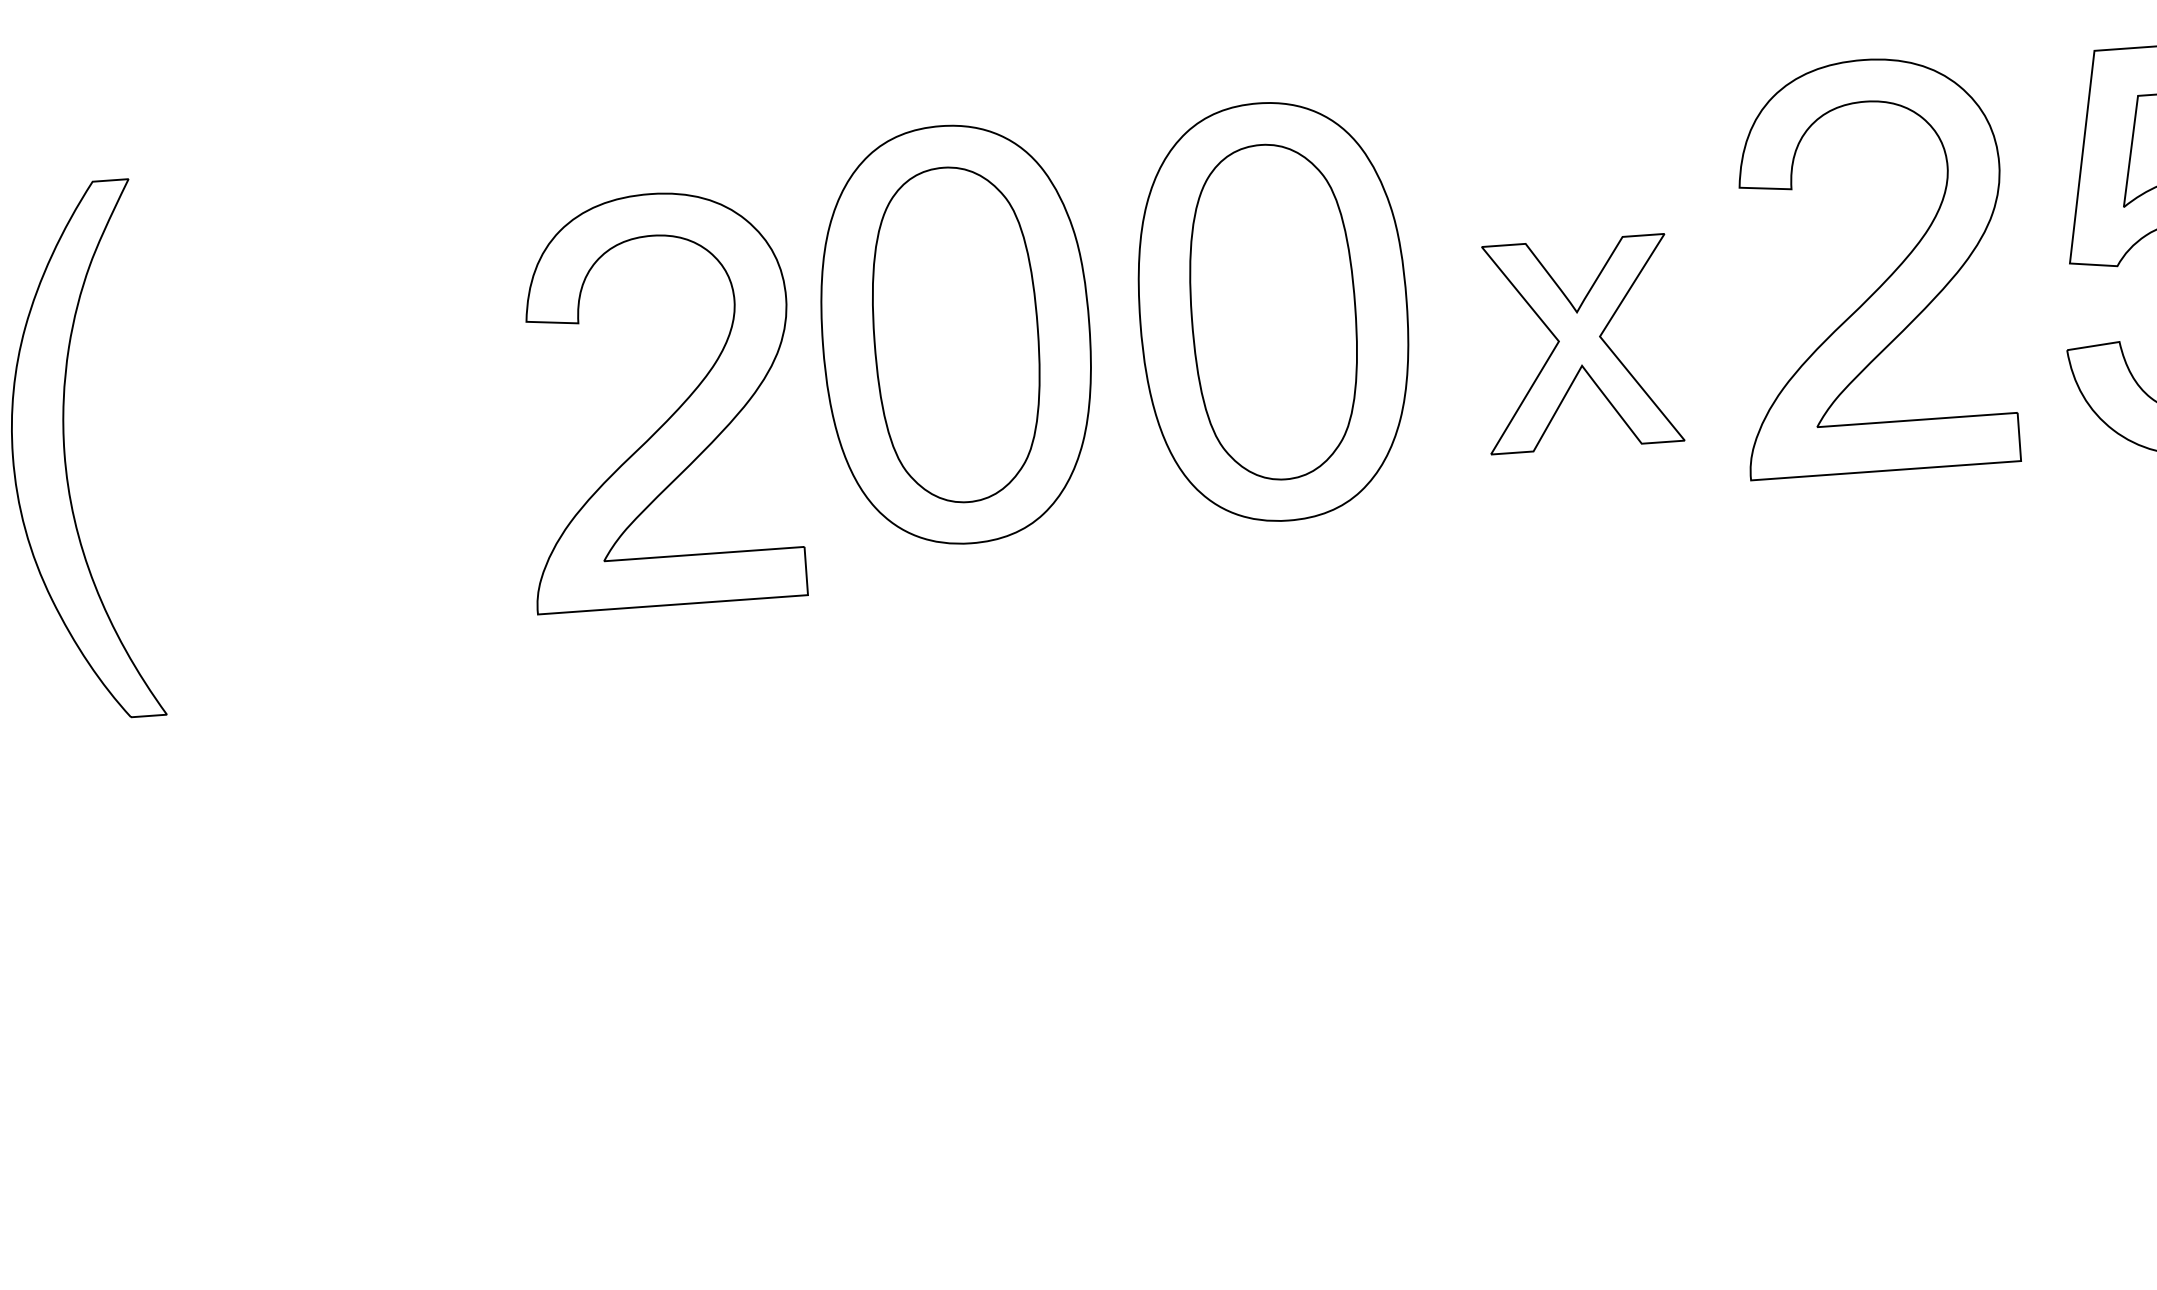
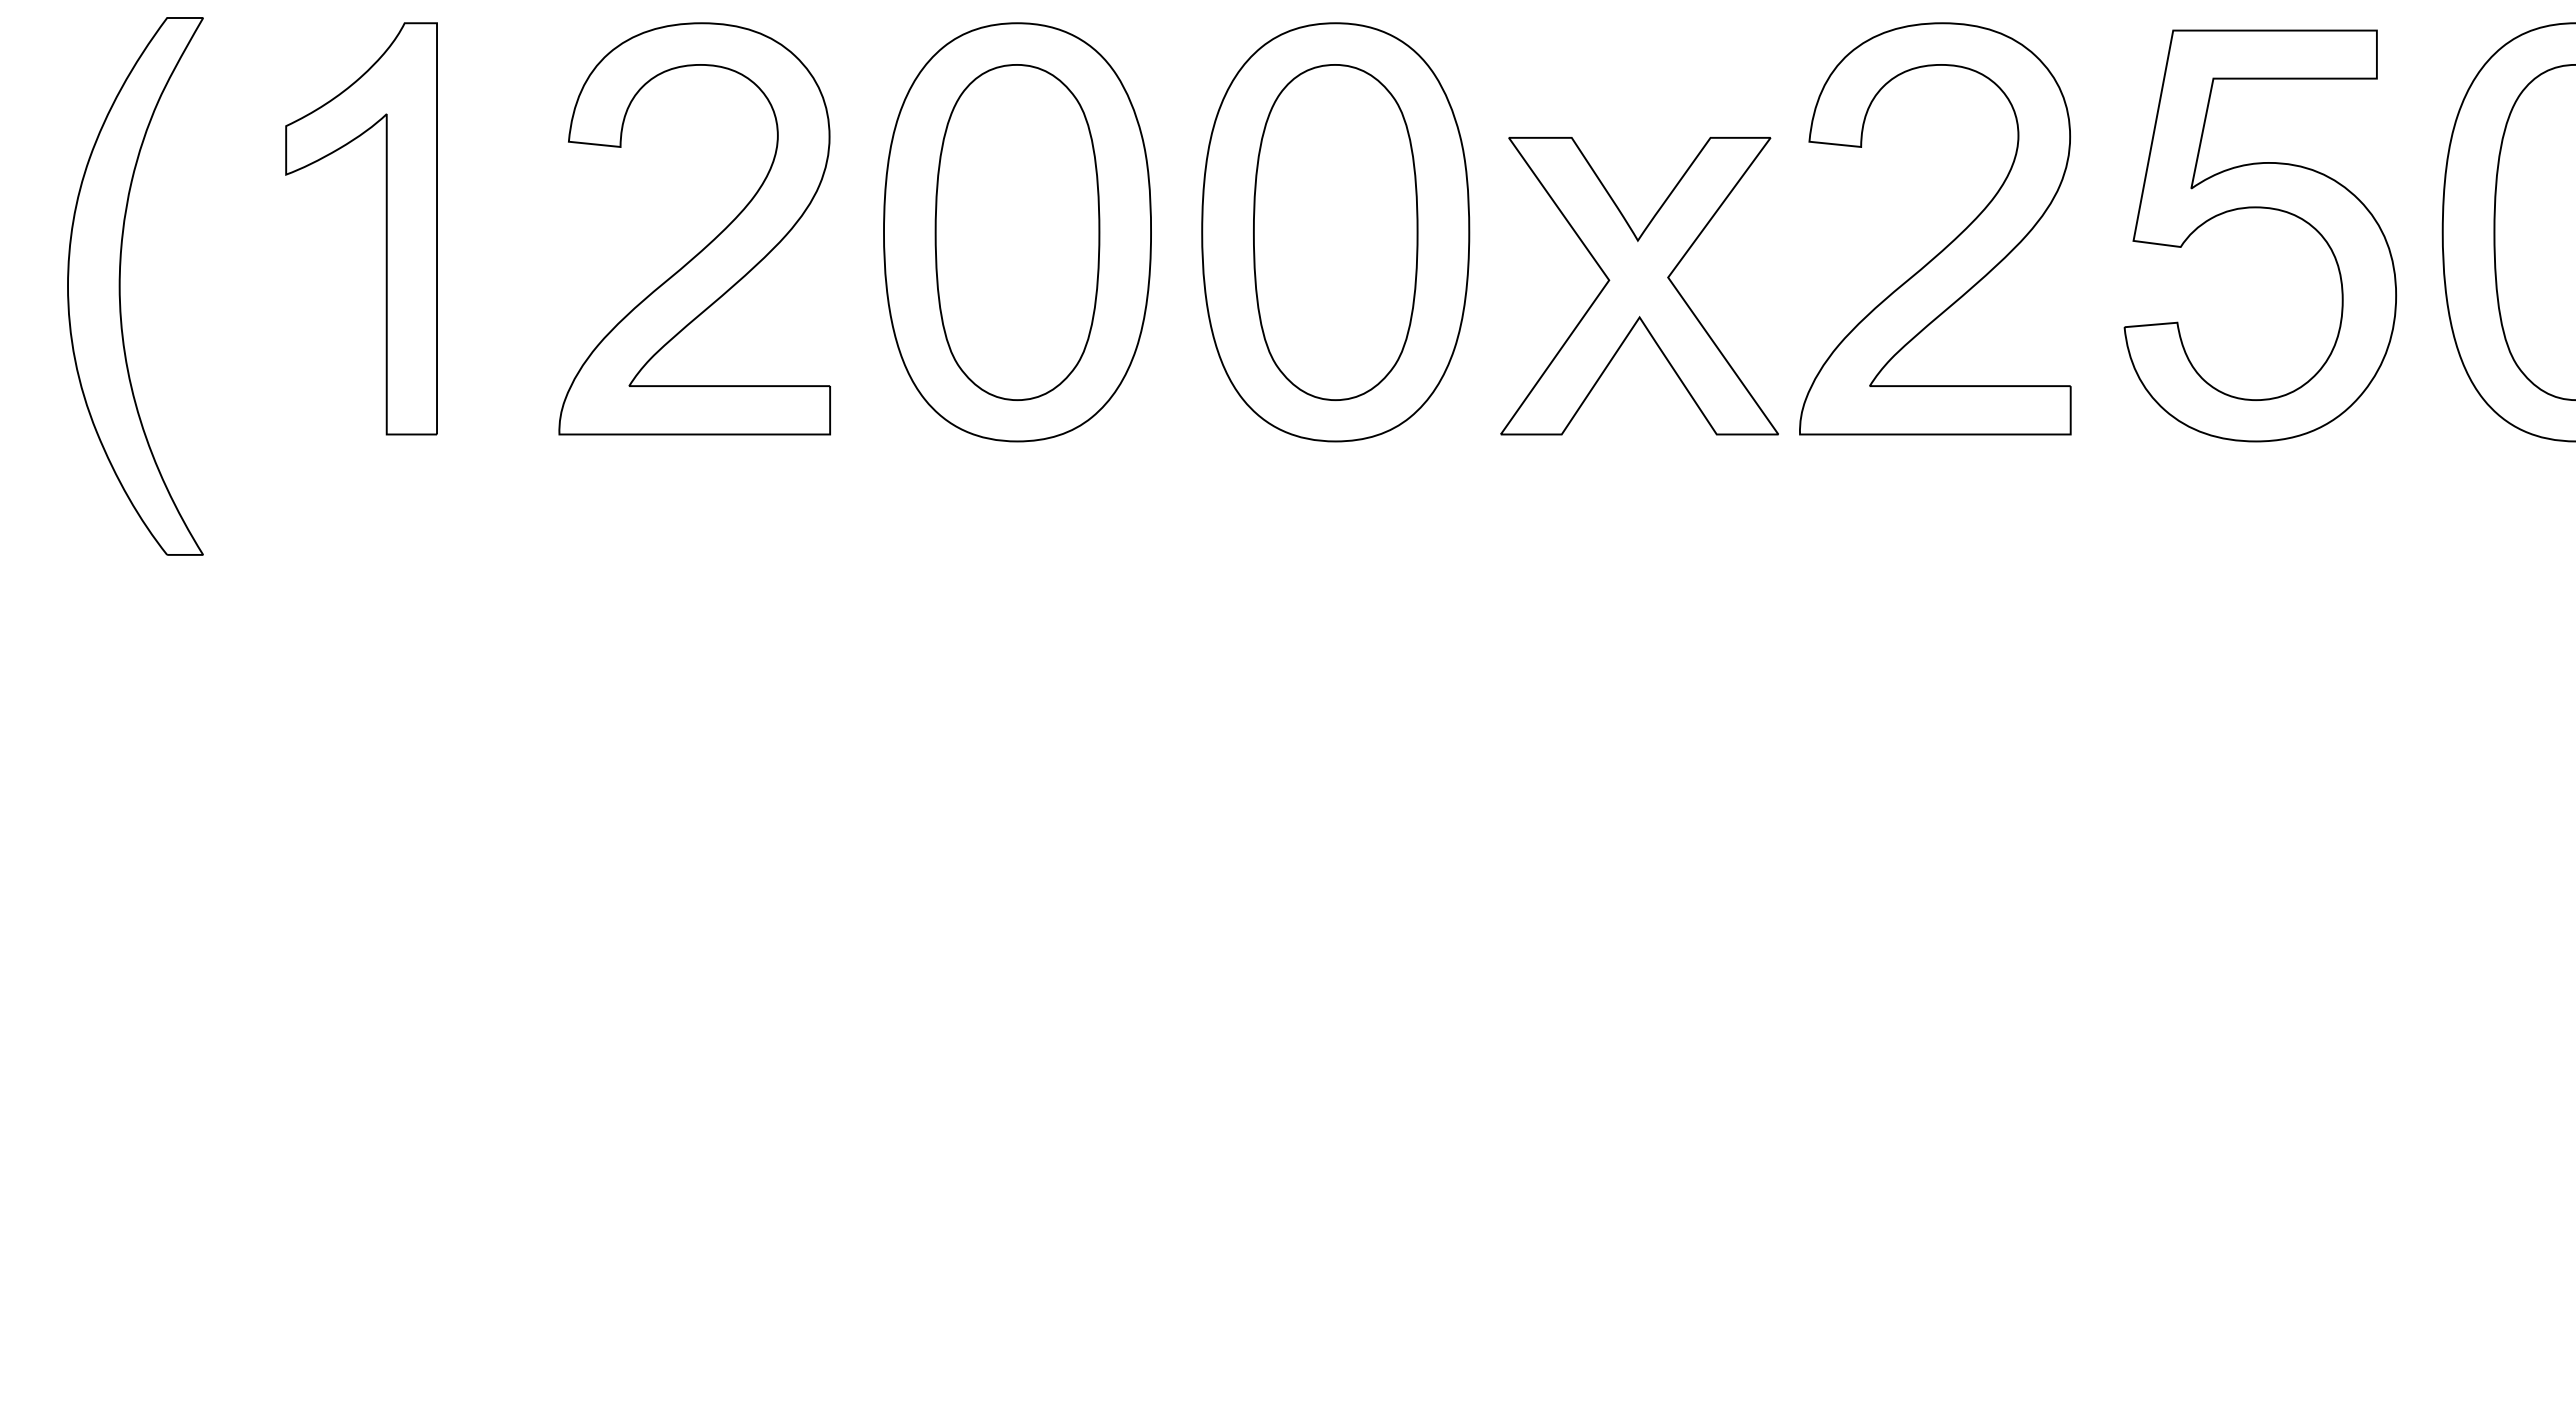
part: (1580, 344) -> (1639, 286), size x1.43
part: (325, 376) -> (385, 228), added
part: (673, 412) -> (709, 242), moved

